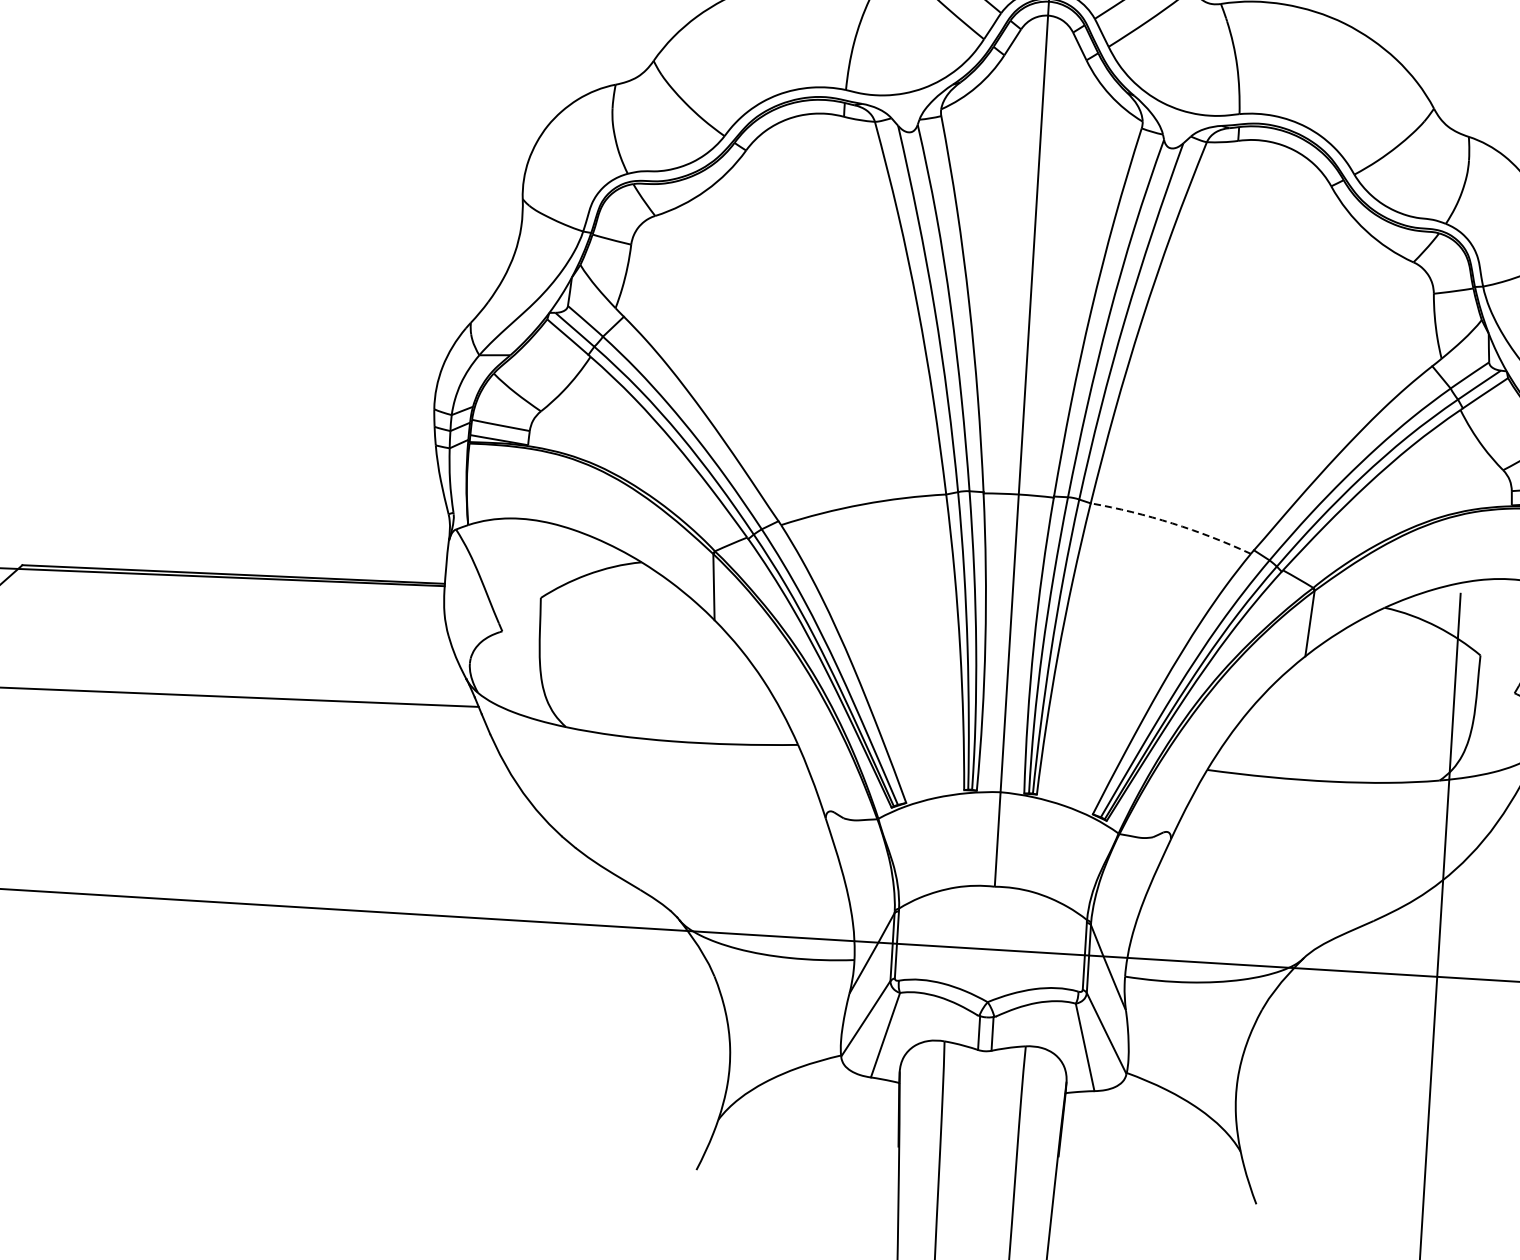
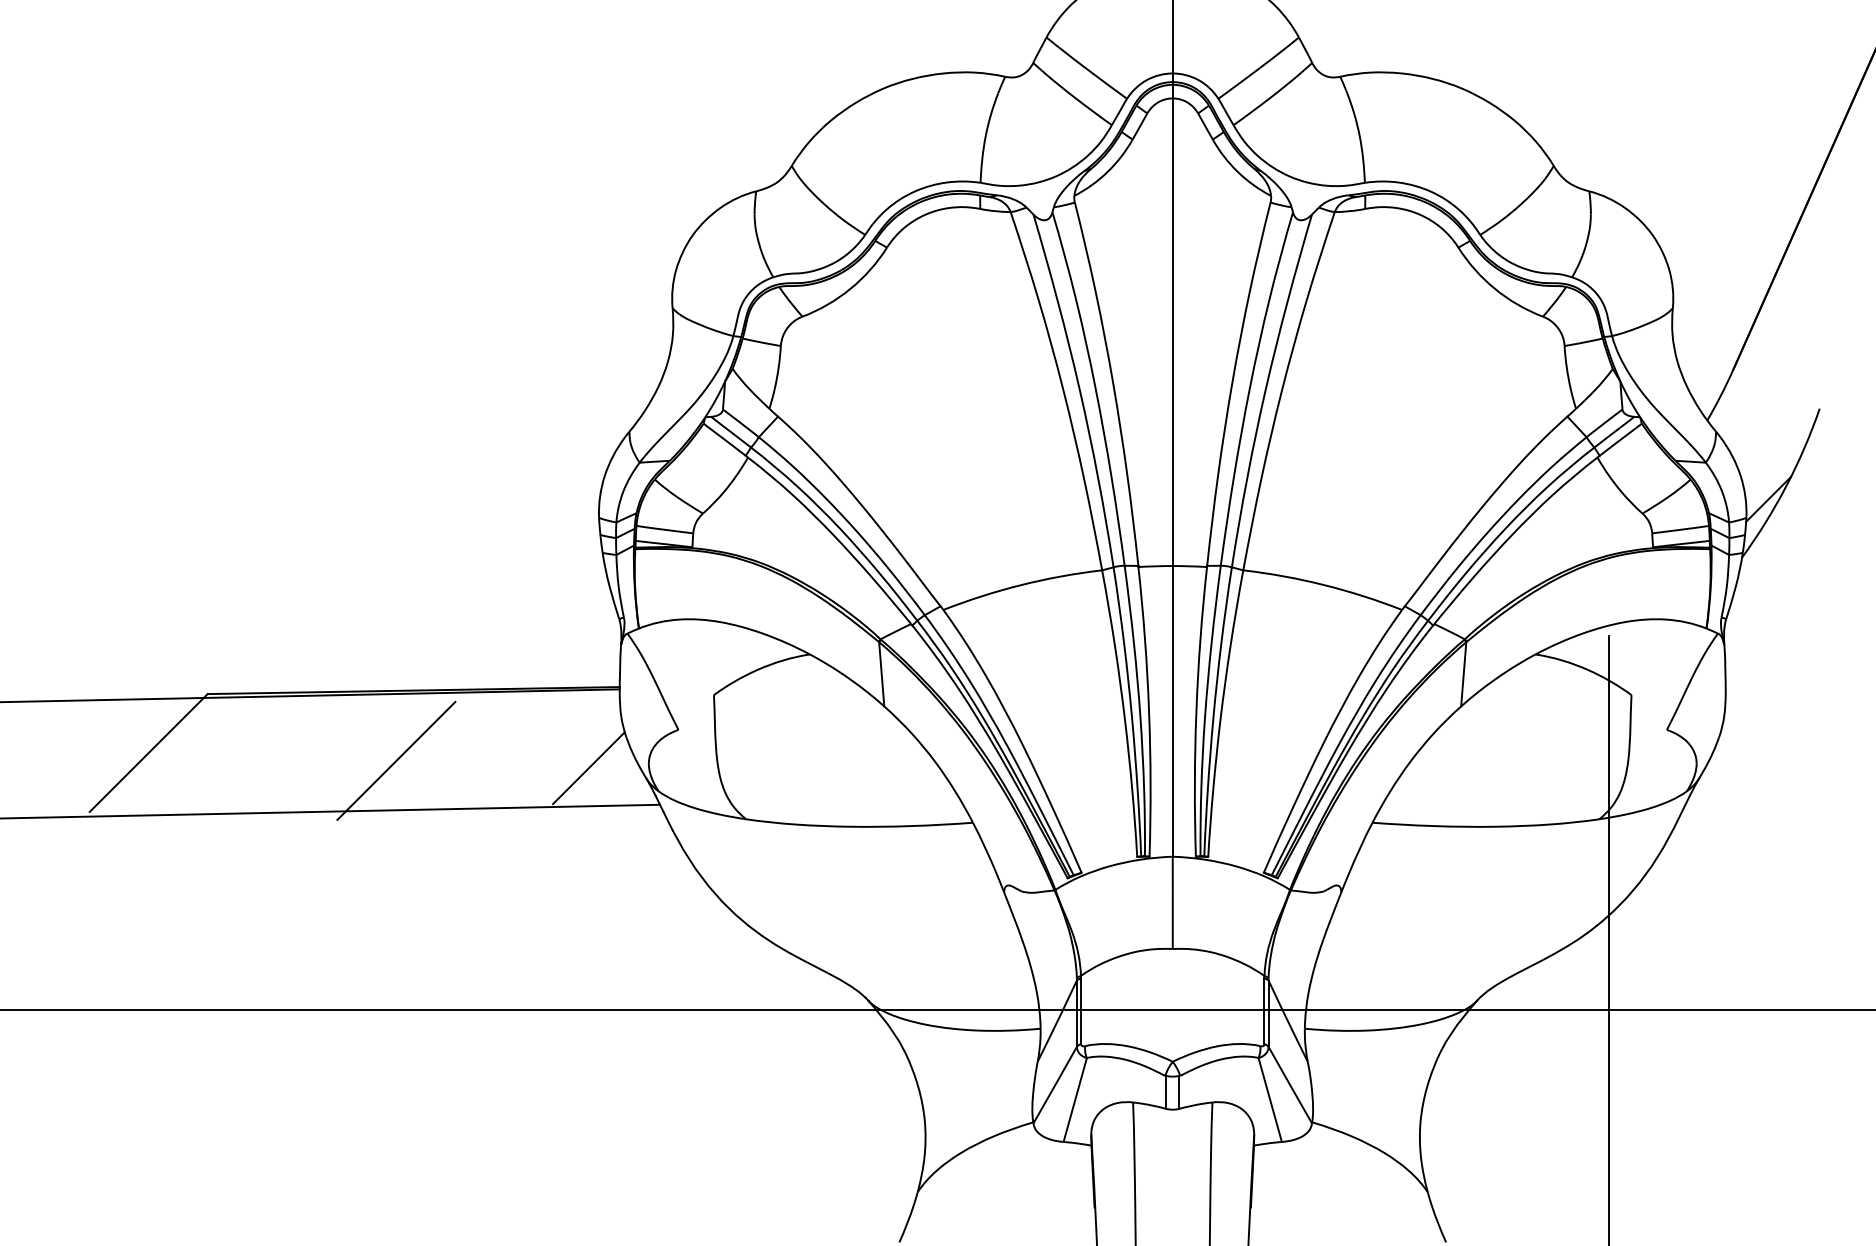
arc: (1171, 523) -> (1323, 585), dashed -> solid
line: (211, 645) -> (396, 760), added
line: (407, 665) -> (588, 768), added

